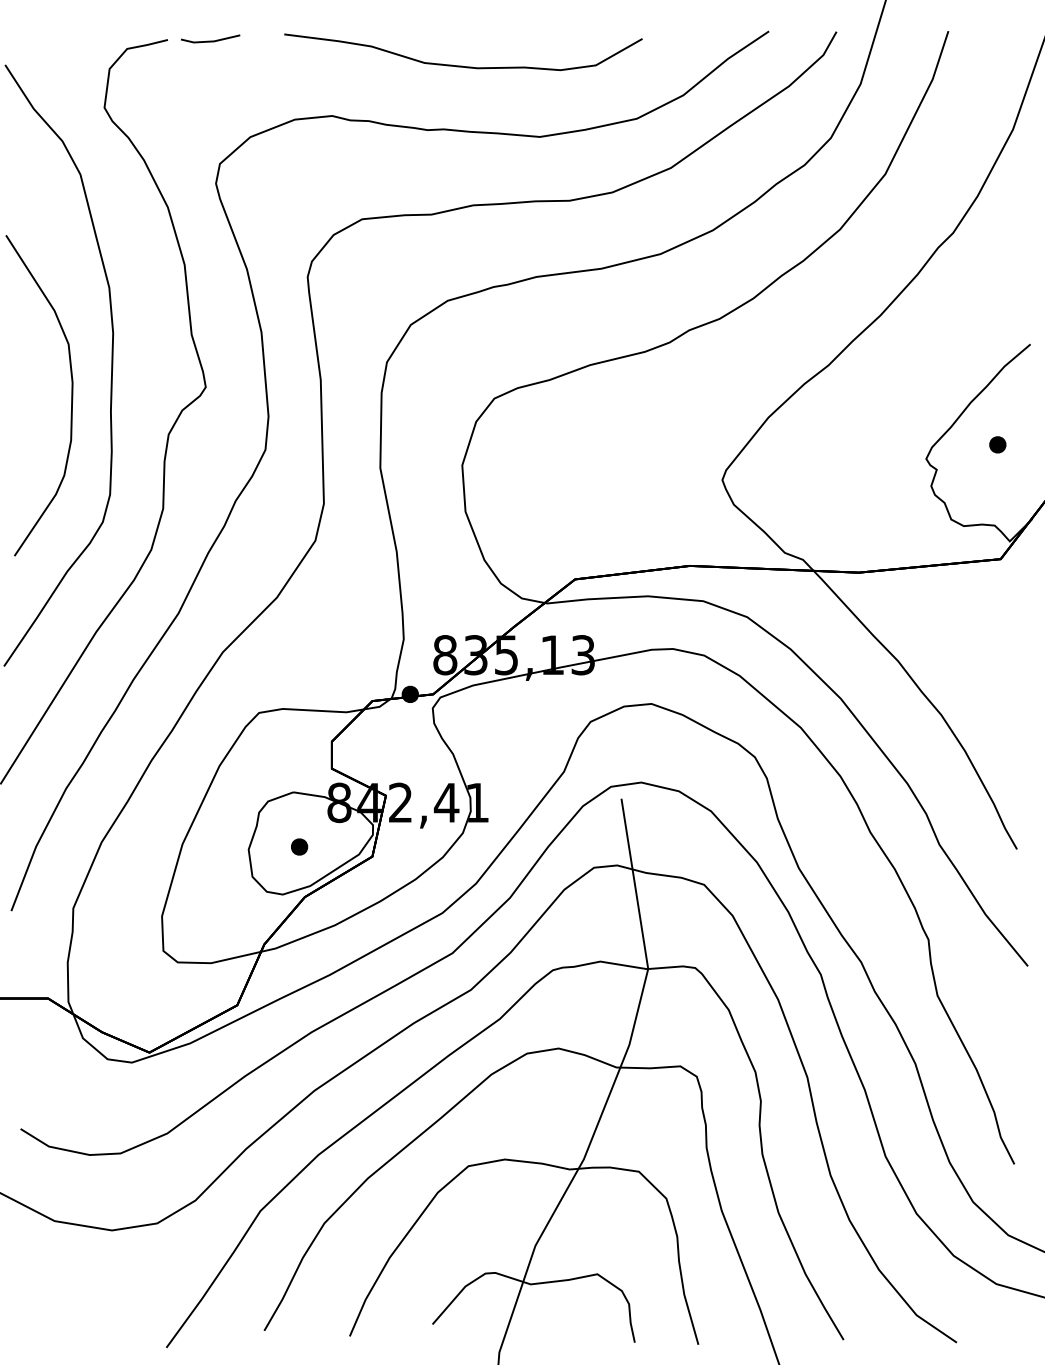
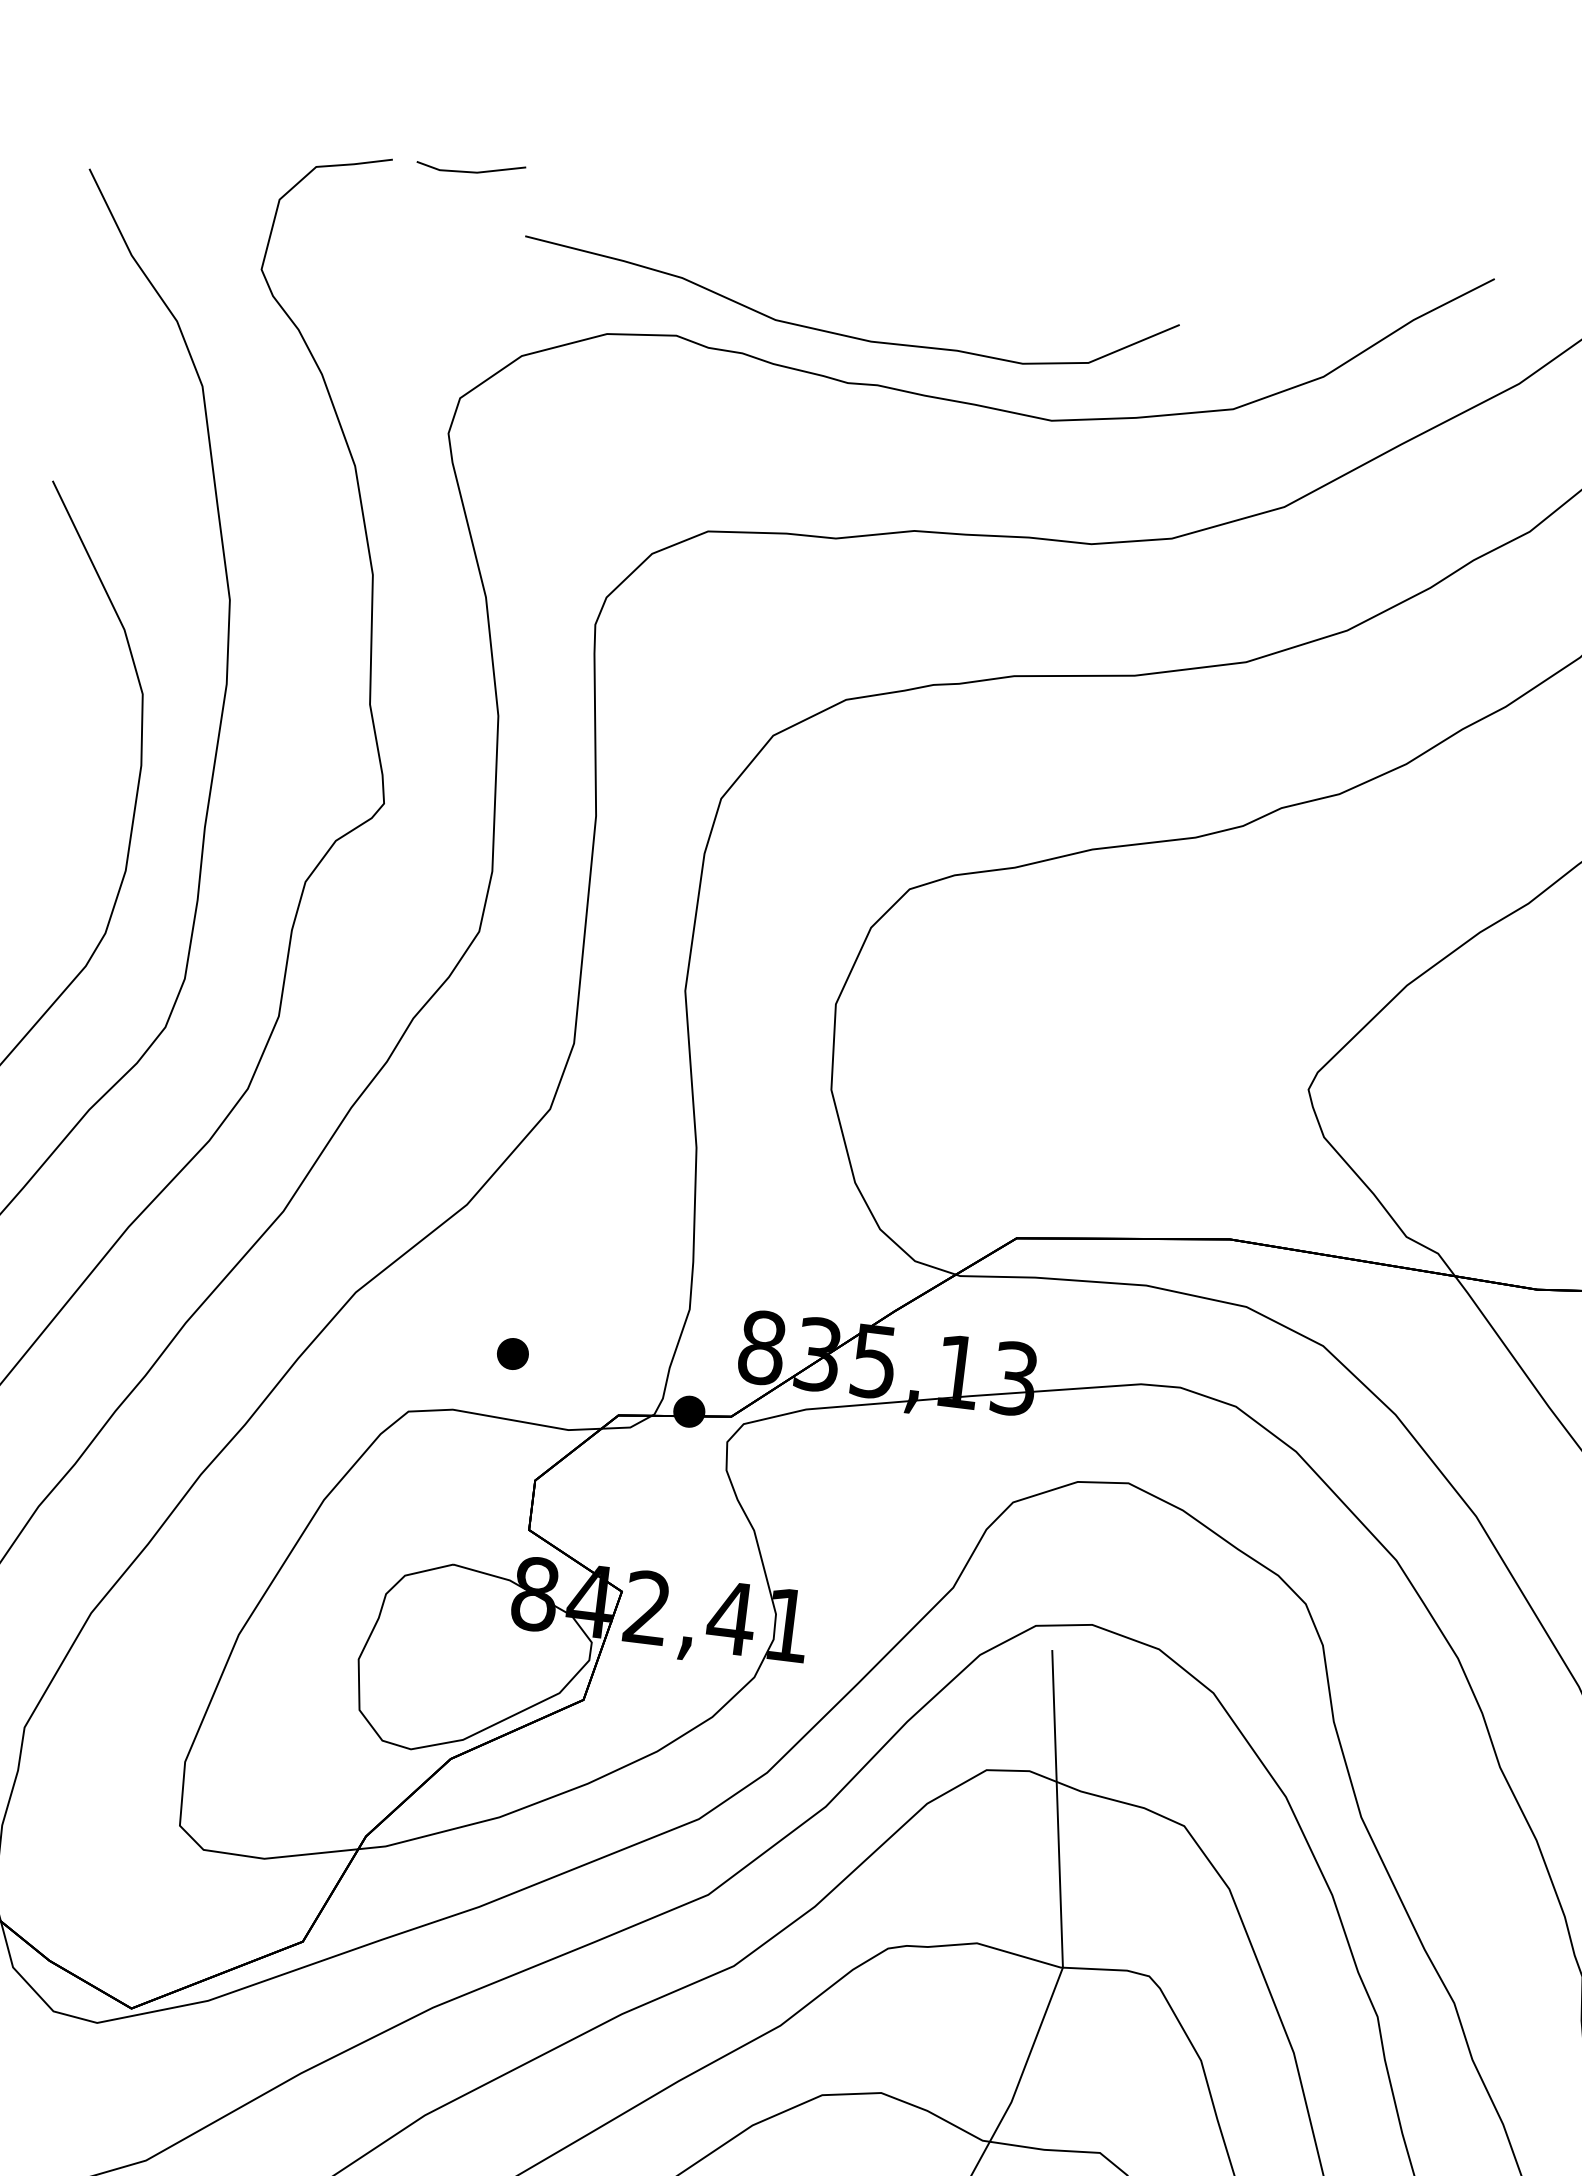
curve: (462, 65) -> (844, 333), moved
part: (299, 846) -> (512, 1353), moved

